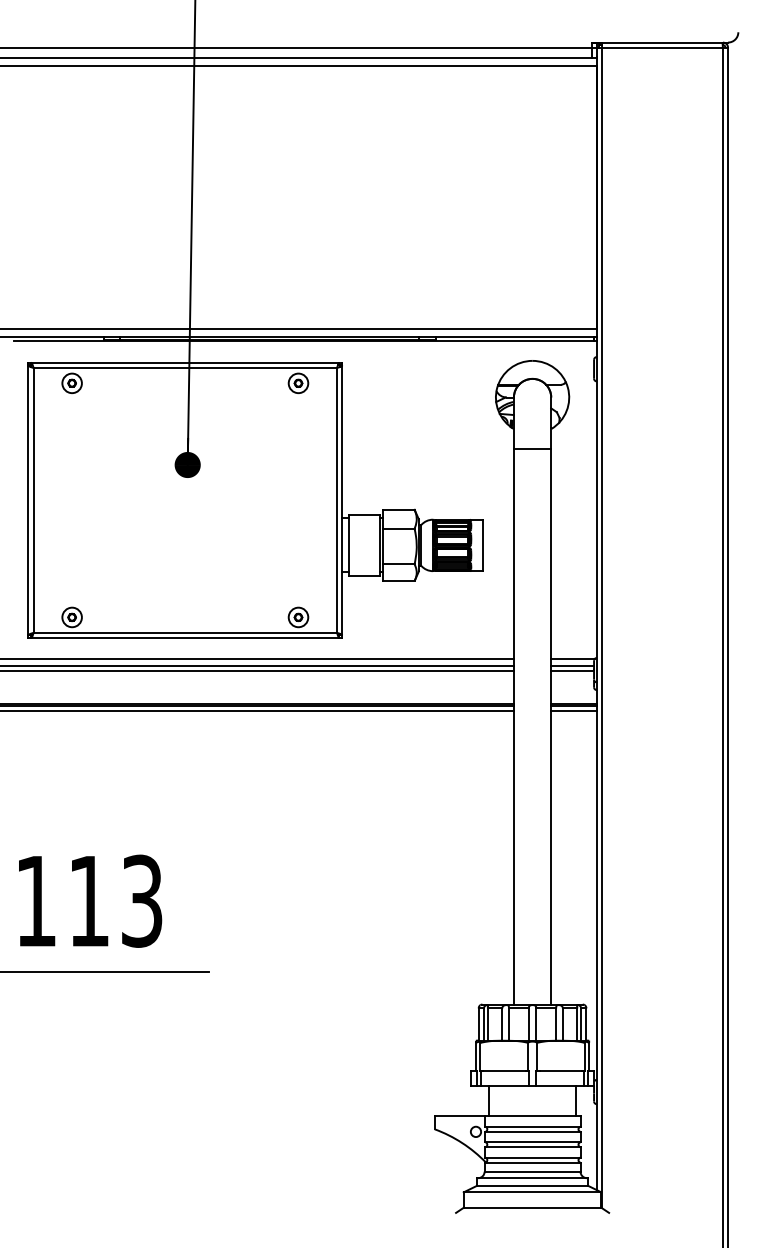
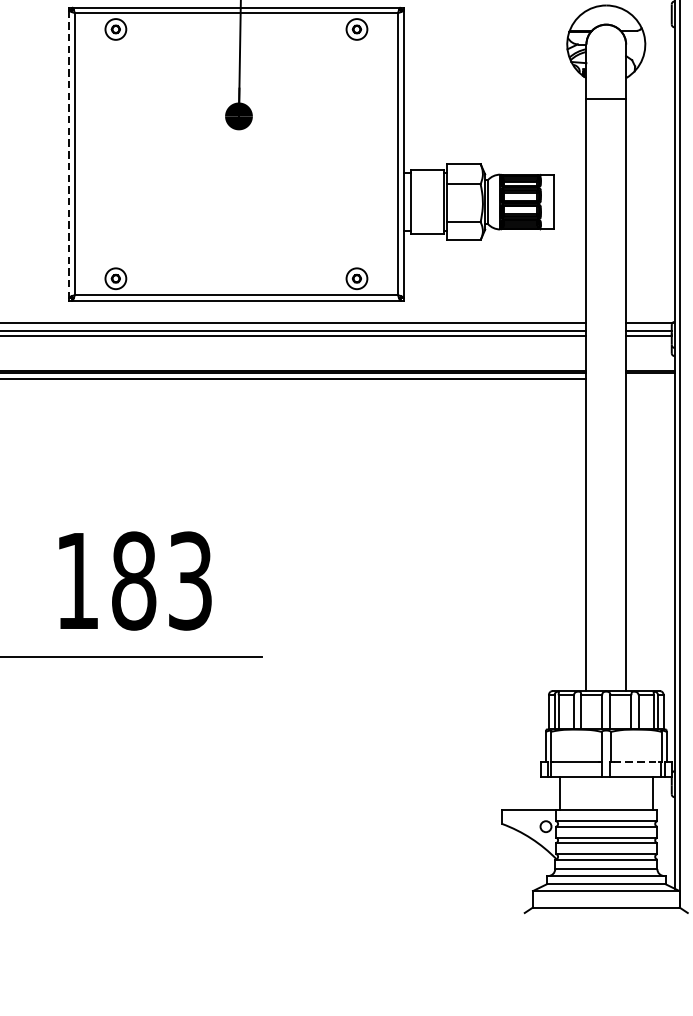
line: (28, 500) -> (69, 154), solid -> dashed
line: (573, 711) -> (649, 378), removed
text: (89, 900) -> (134, 580), 113 -> 183
line: (561, 1071) -> (637, 762), solid -> dashed

